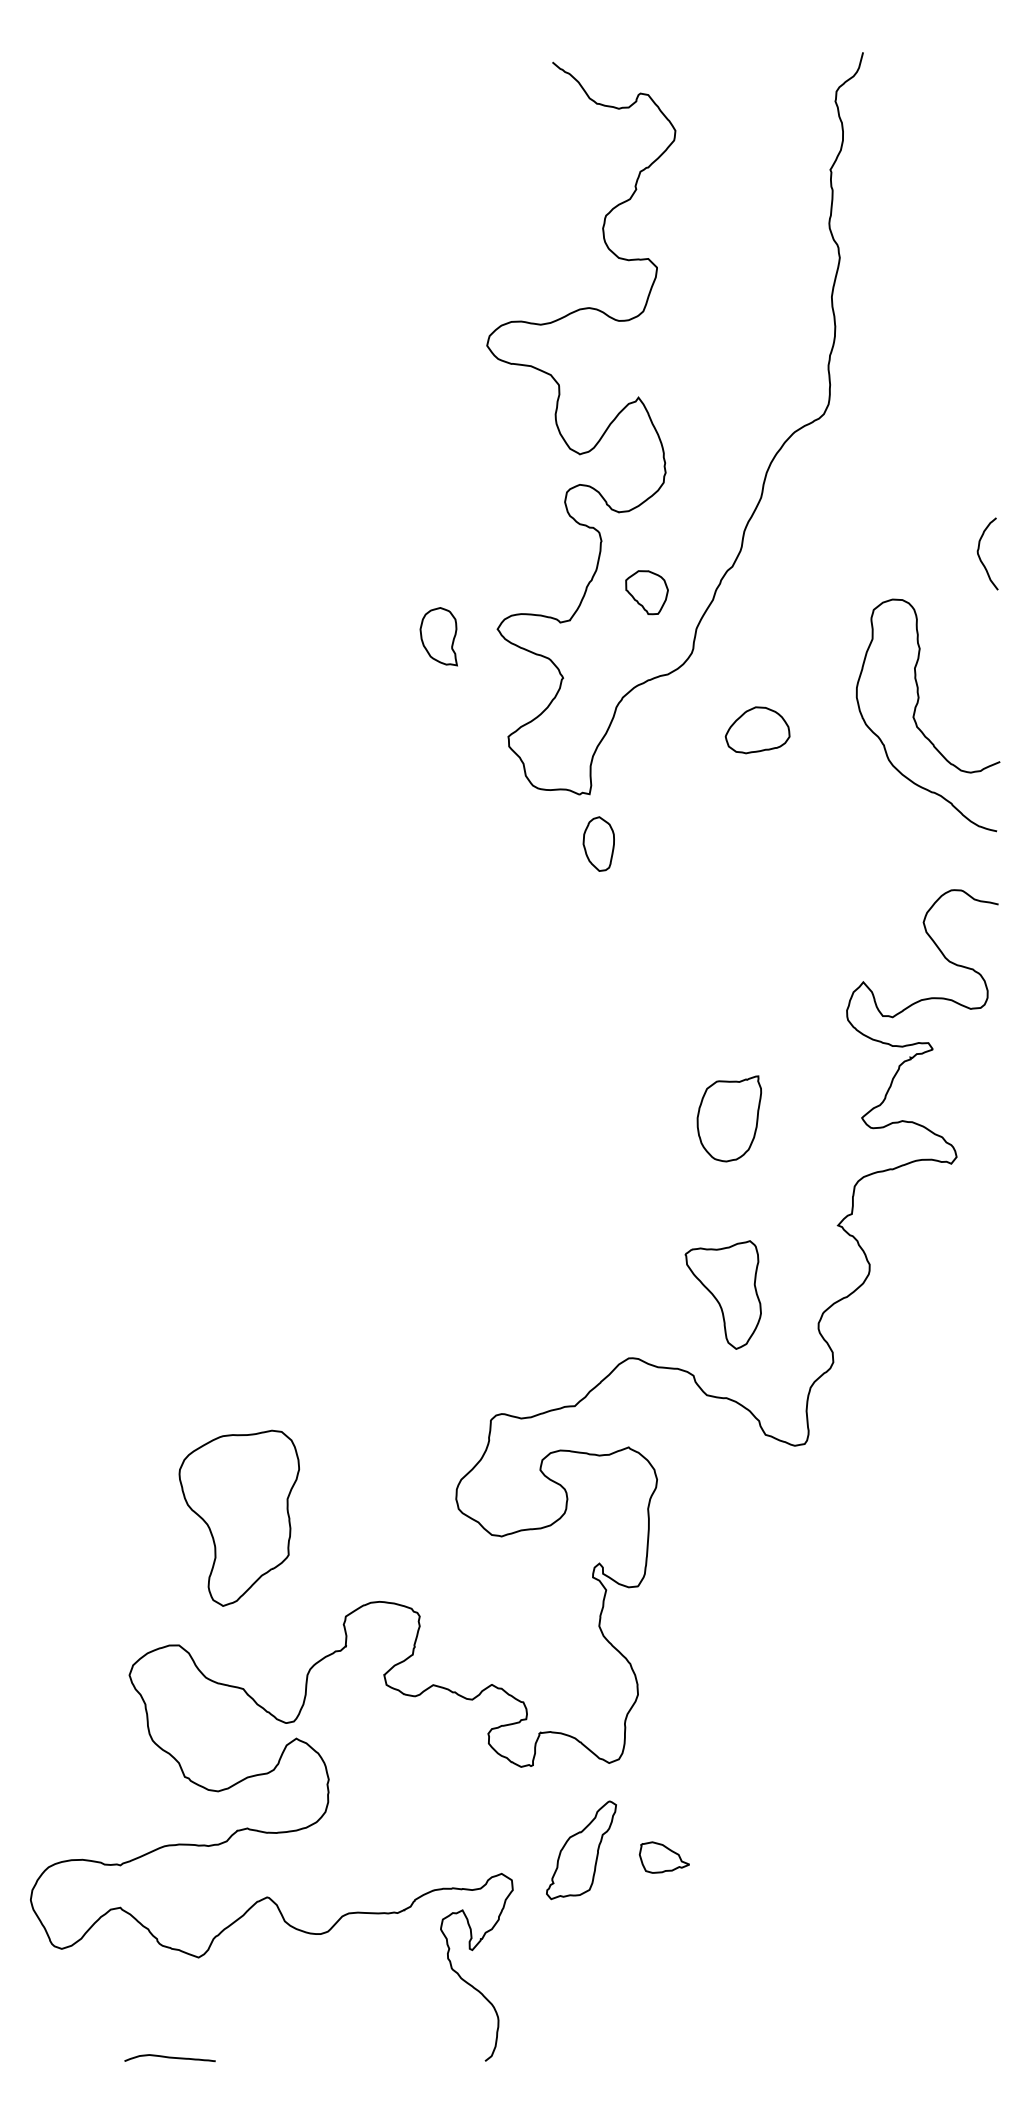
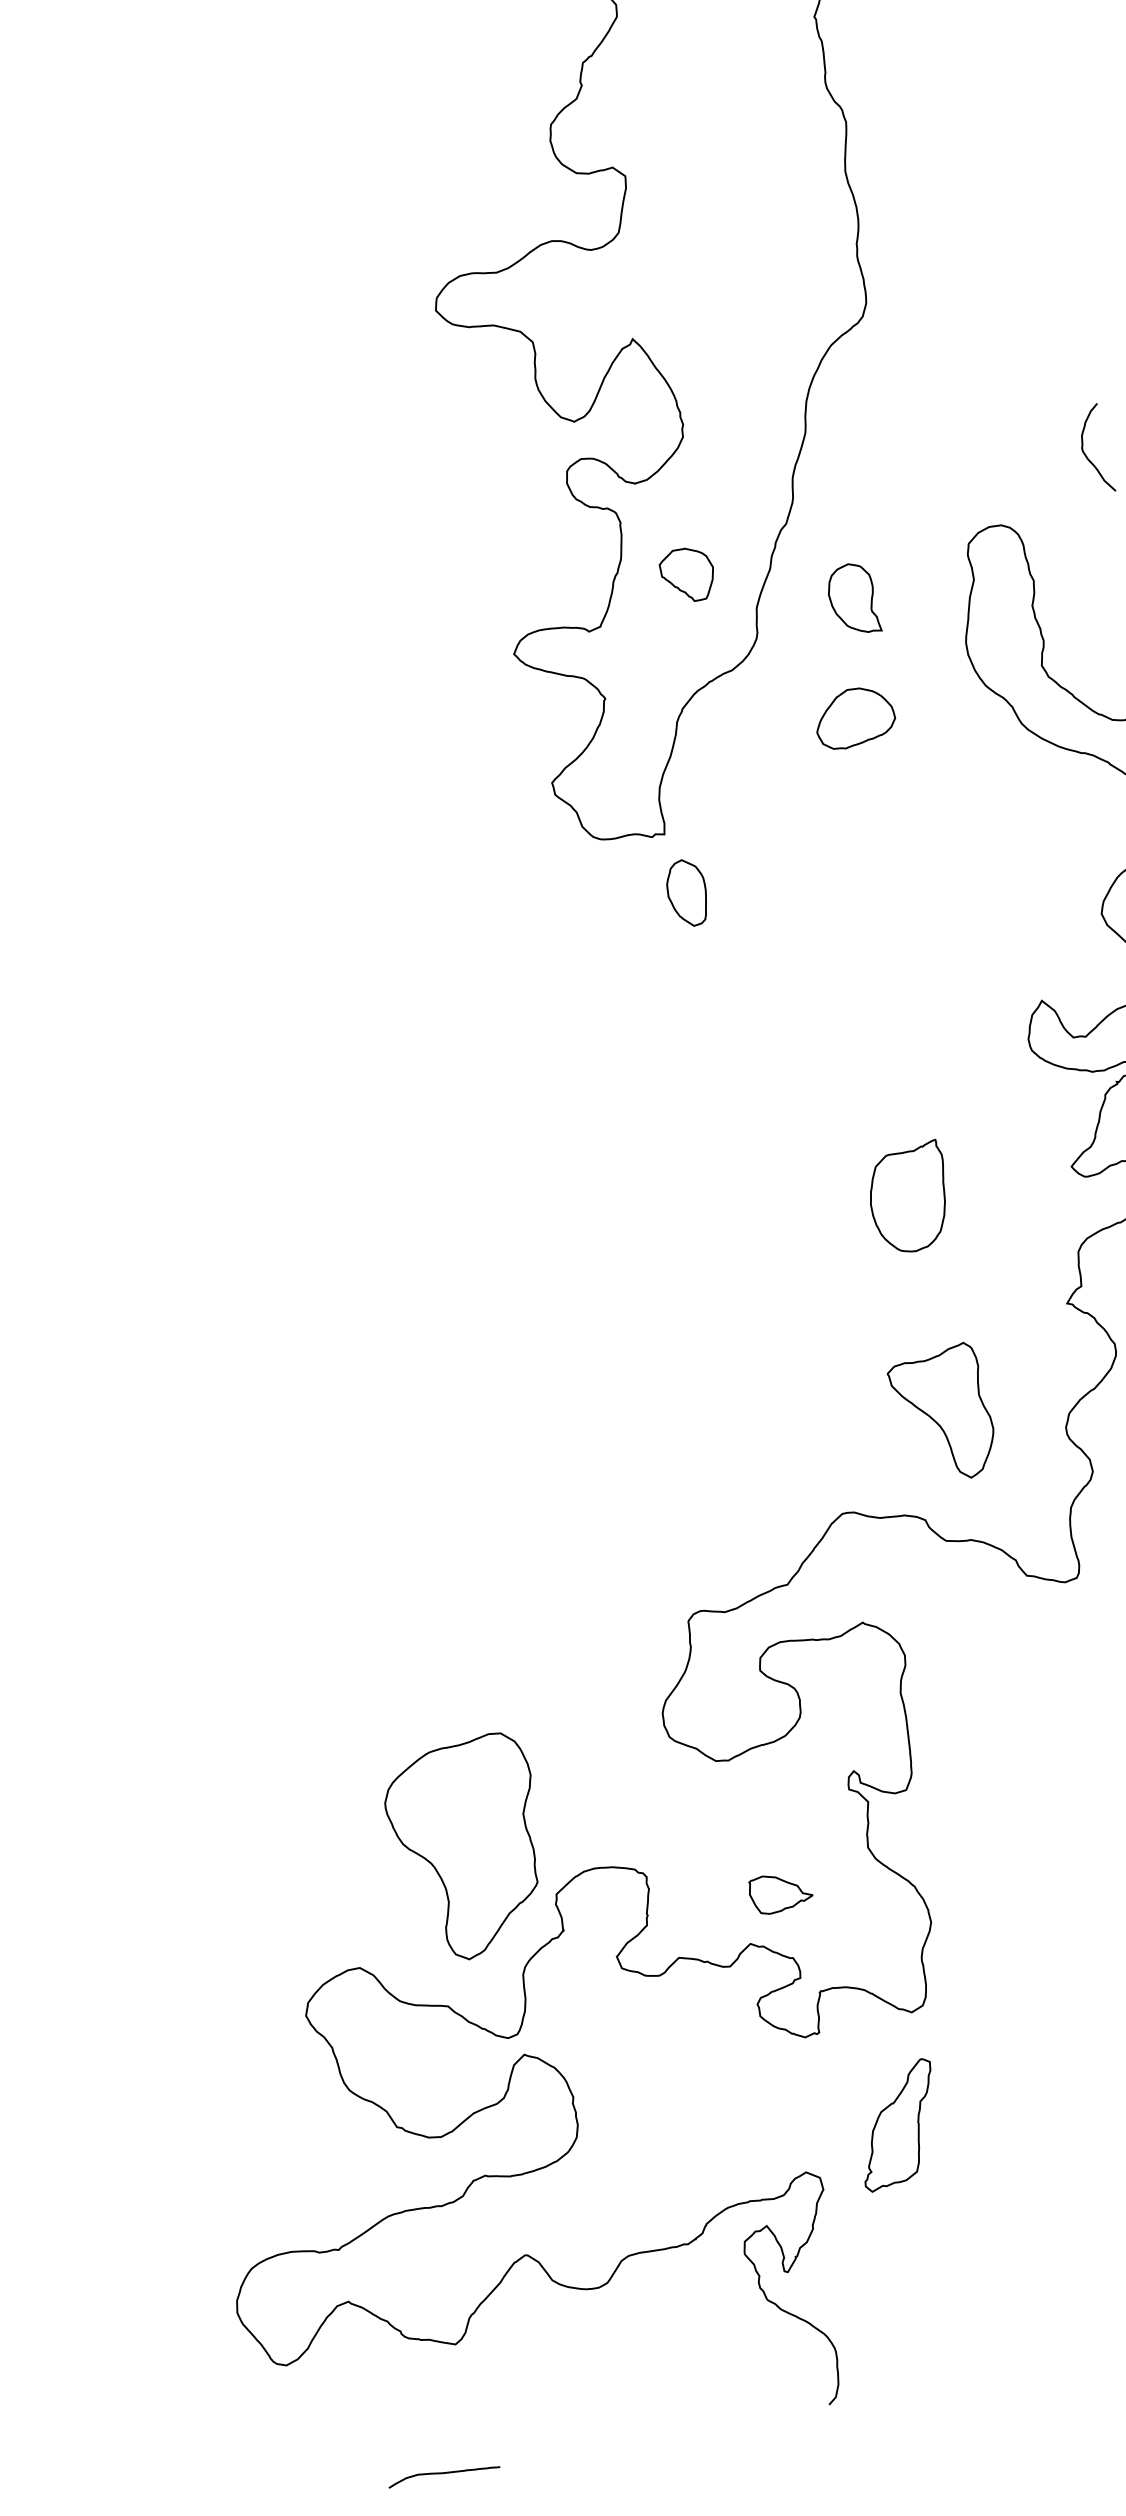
part: (438, 636) -> (852, 599), moved
part: (238, 1517) -> (467, 1847), moved
part: (663, 1857) -> (779, 1892), moved

